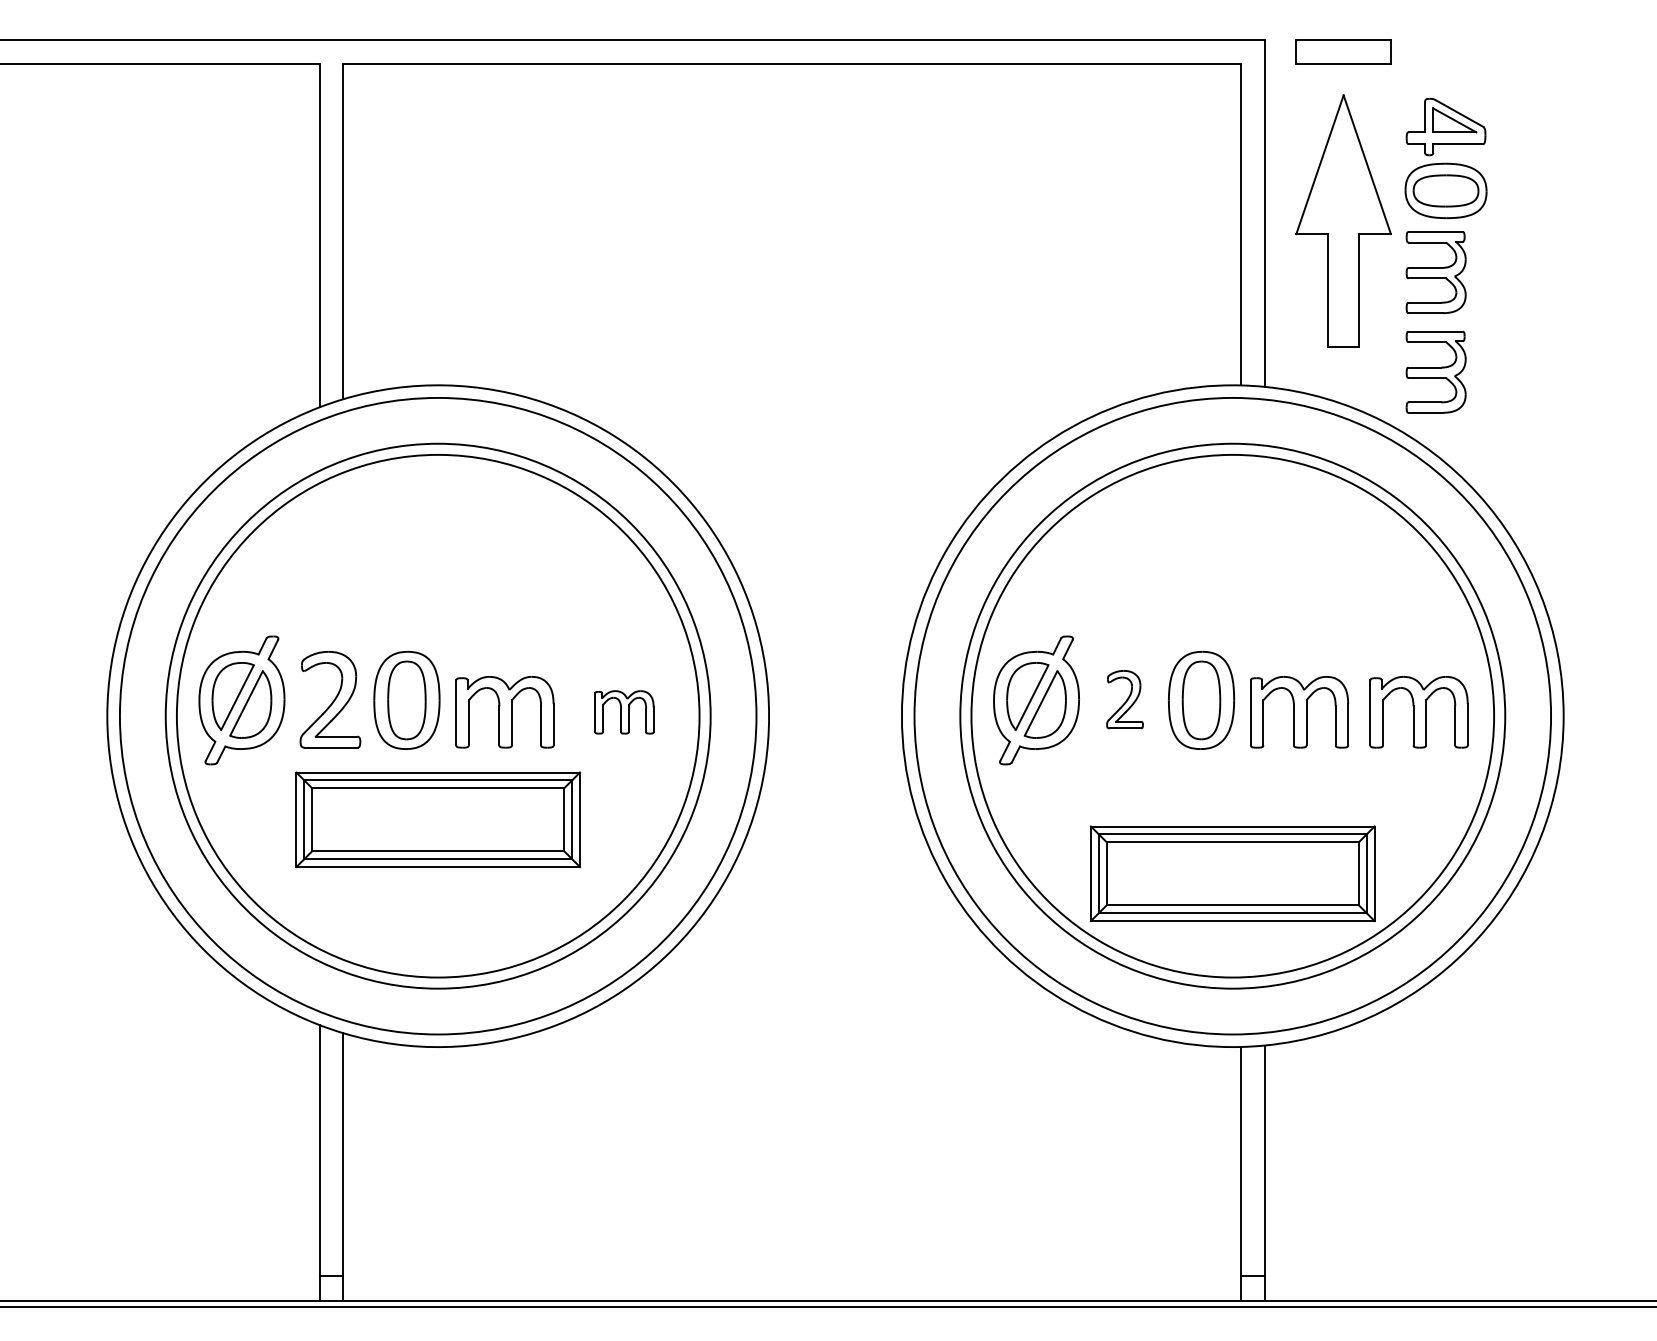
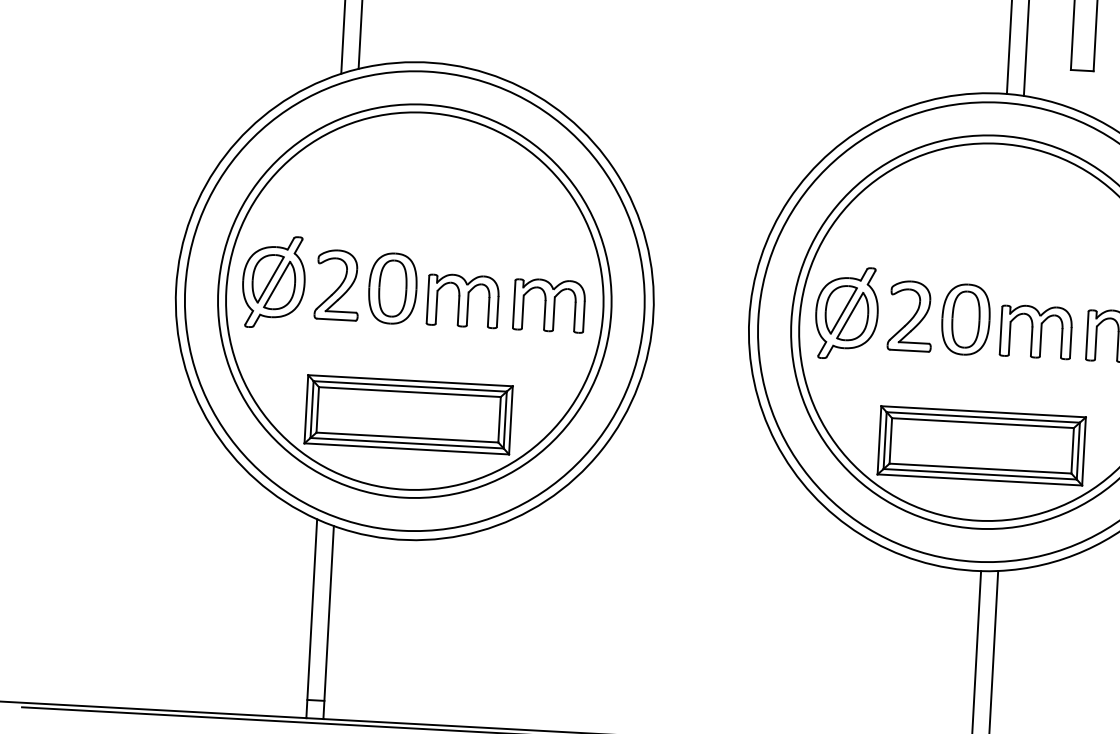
part: (1124, 699) -> (910, 315), size x1.67
part: (624, 712) -> (549, 305), size x1.67
part: (438, 819) -> (408, 414), moved

